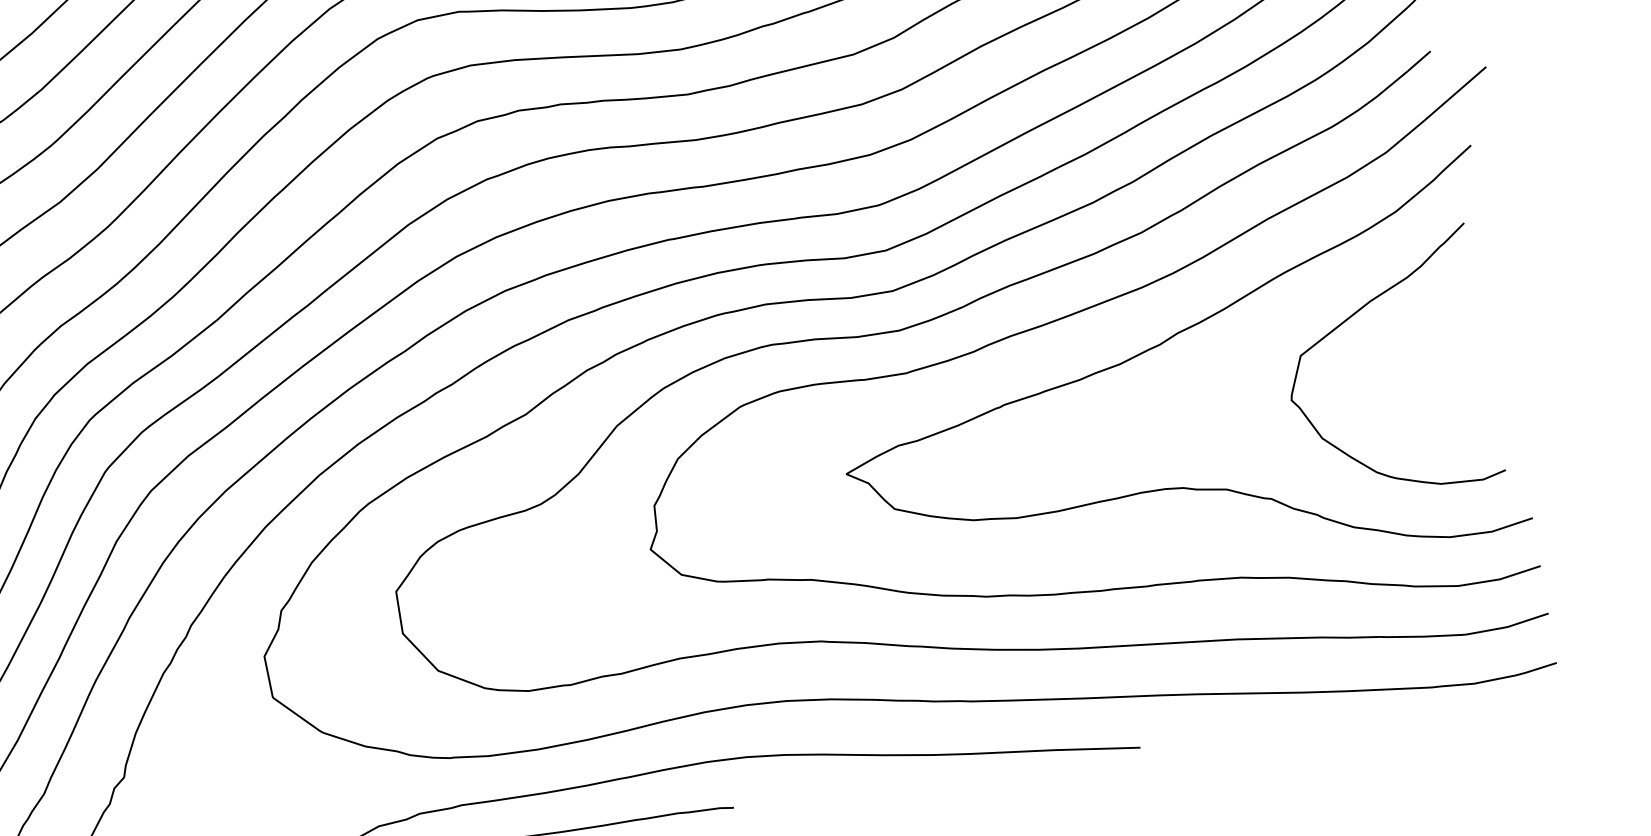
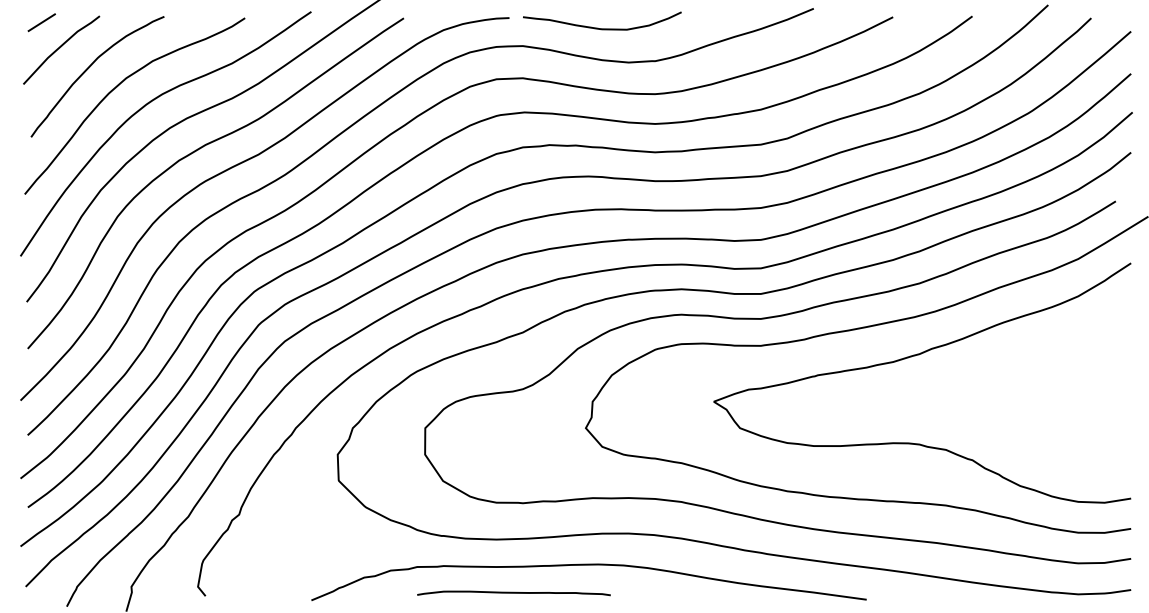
curve: (1346, 322) -> (1036, 359), removed

